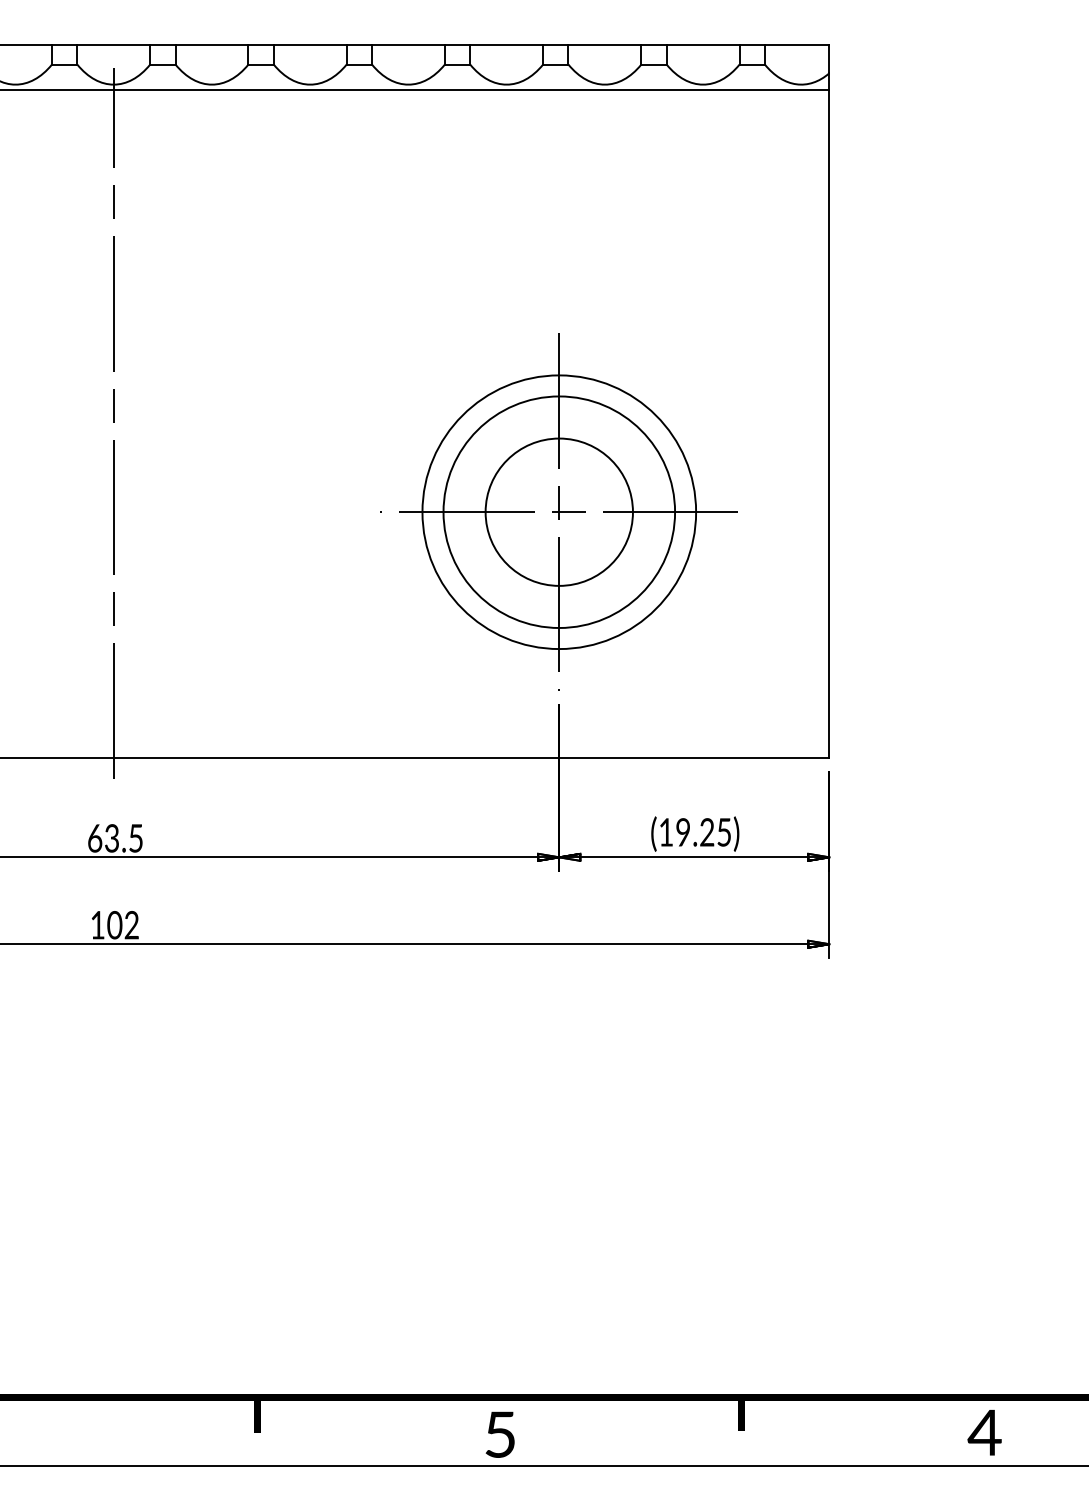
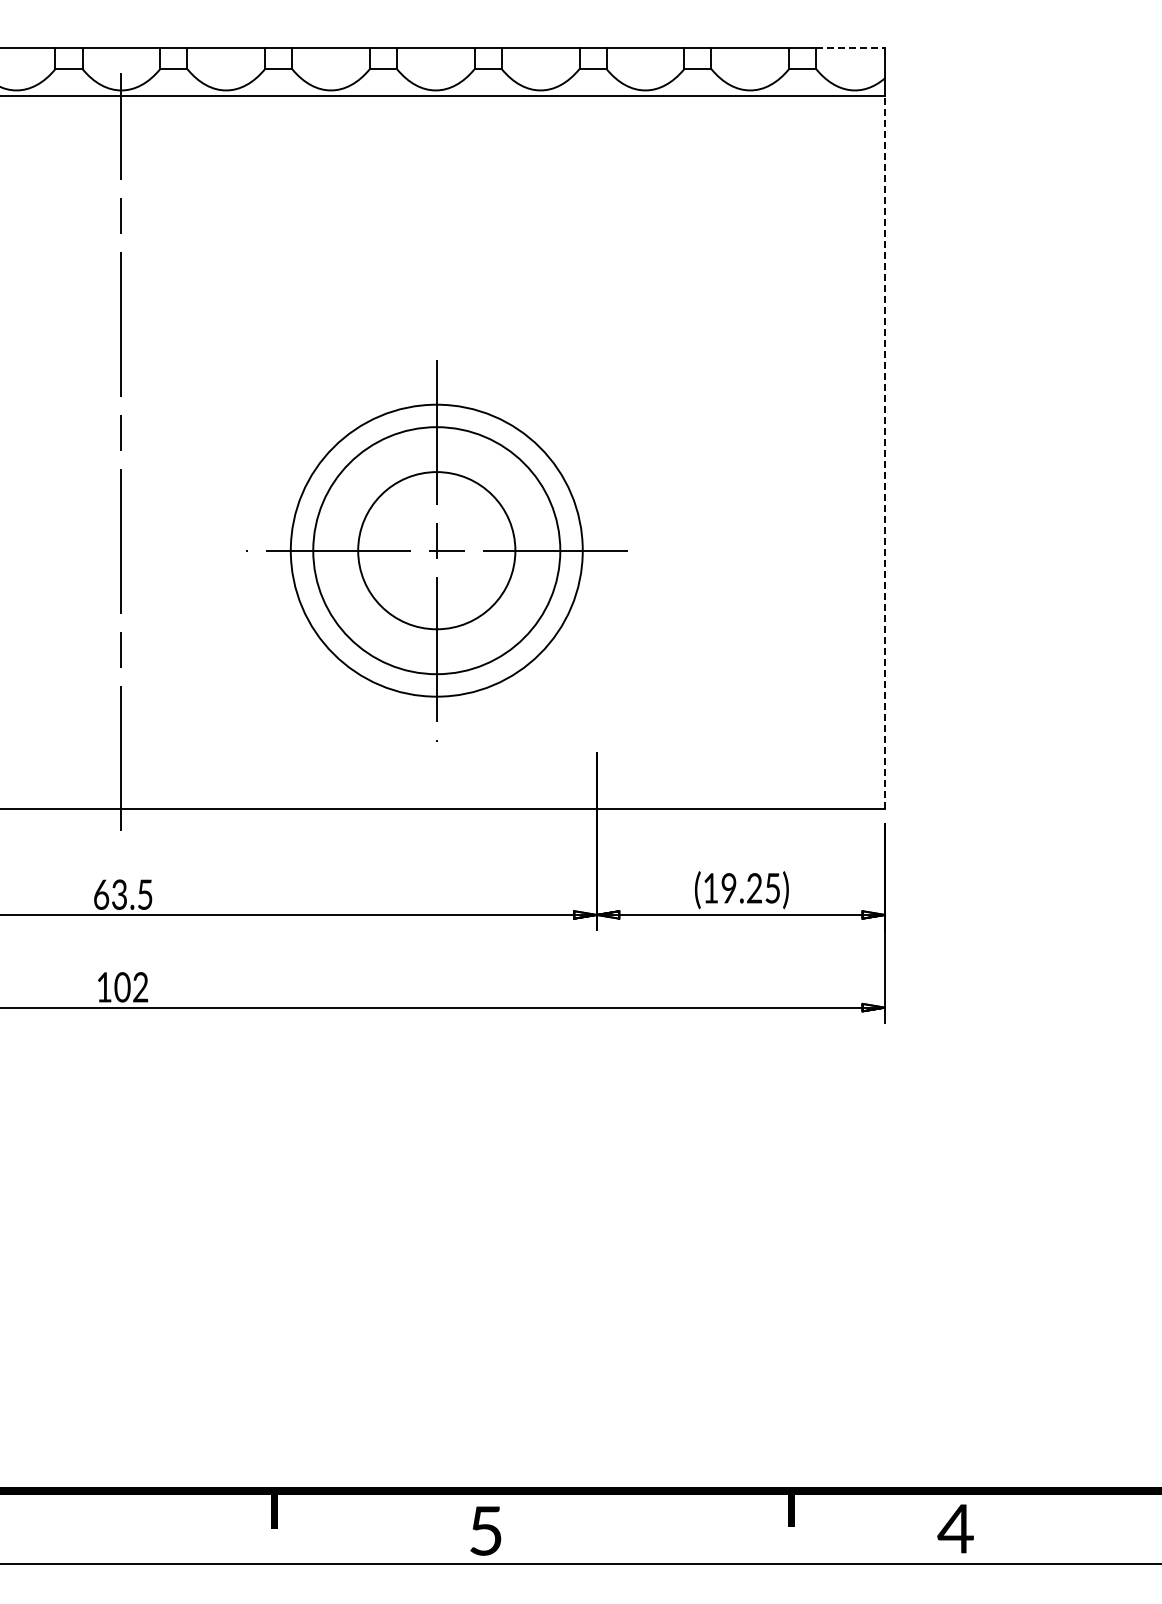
line: (798, 45) -> (851, 48), solid -> dashed
line: (829, 423) -> (885, 452), solid -> dashed
part: (559, 512) -> (436, 550), moved
text: (984, 1432) -> (955, 1528), moved
text: (499, 1434) -> (485, 1530), moved

